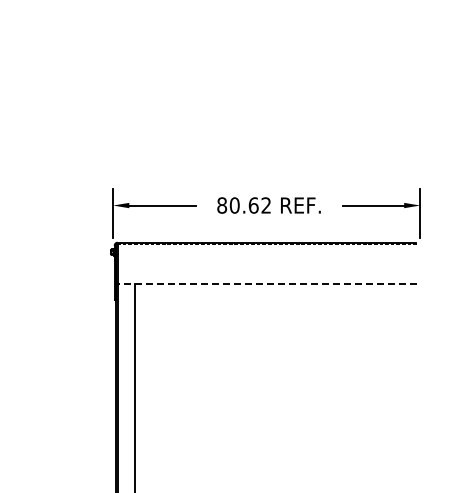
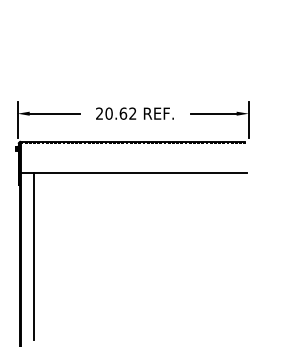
text: (222, 205) -> (99, 113), 80.62 -> 20.62
line: (266, 283) -> (133, 172), dashed -> solid

